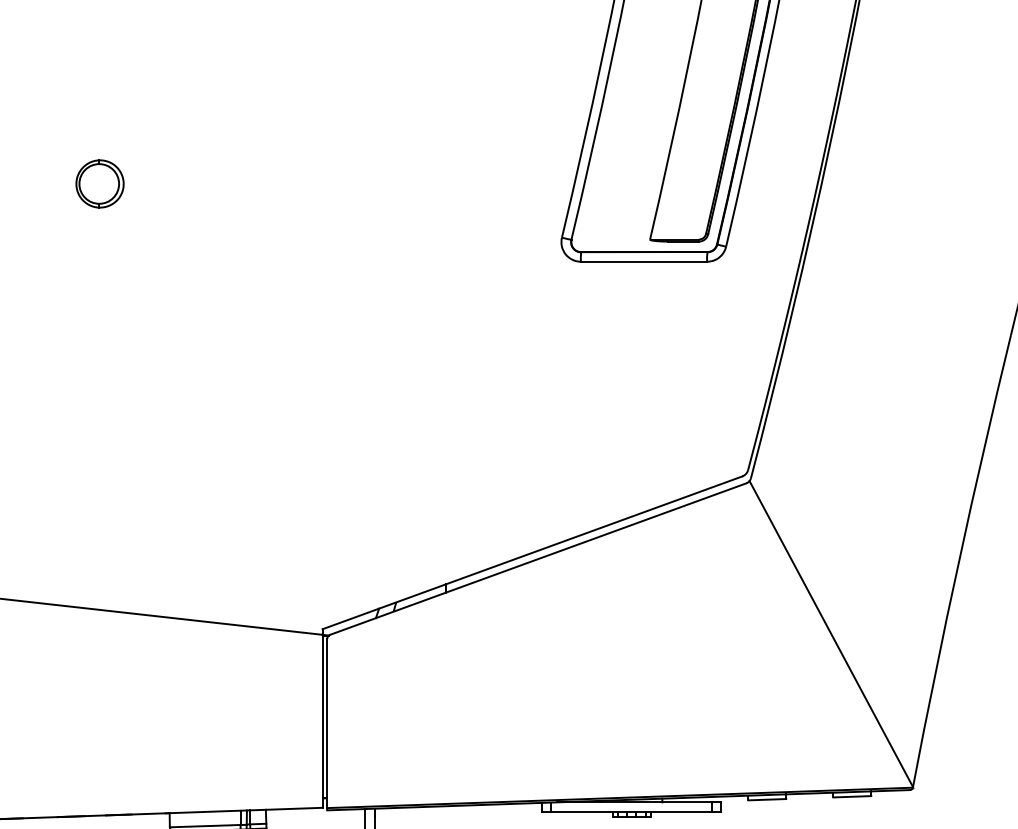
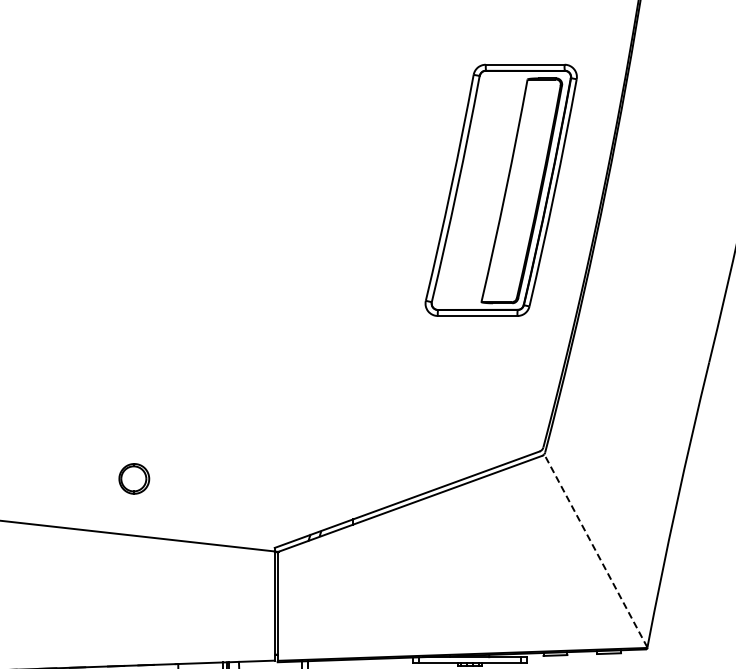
part: (100, 183) -> (134, 478), moved
line: (830, 633) -> (595, 550), solid -> dashed

